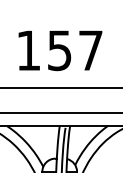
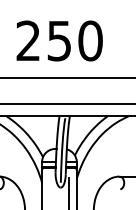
text: (59, 50) -> (59, 40), 157 -> 250

